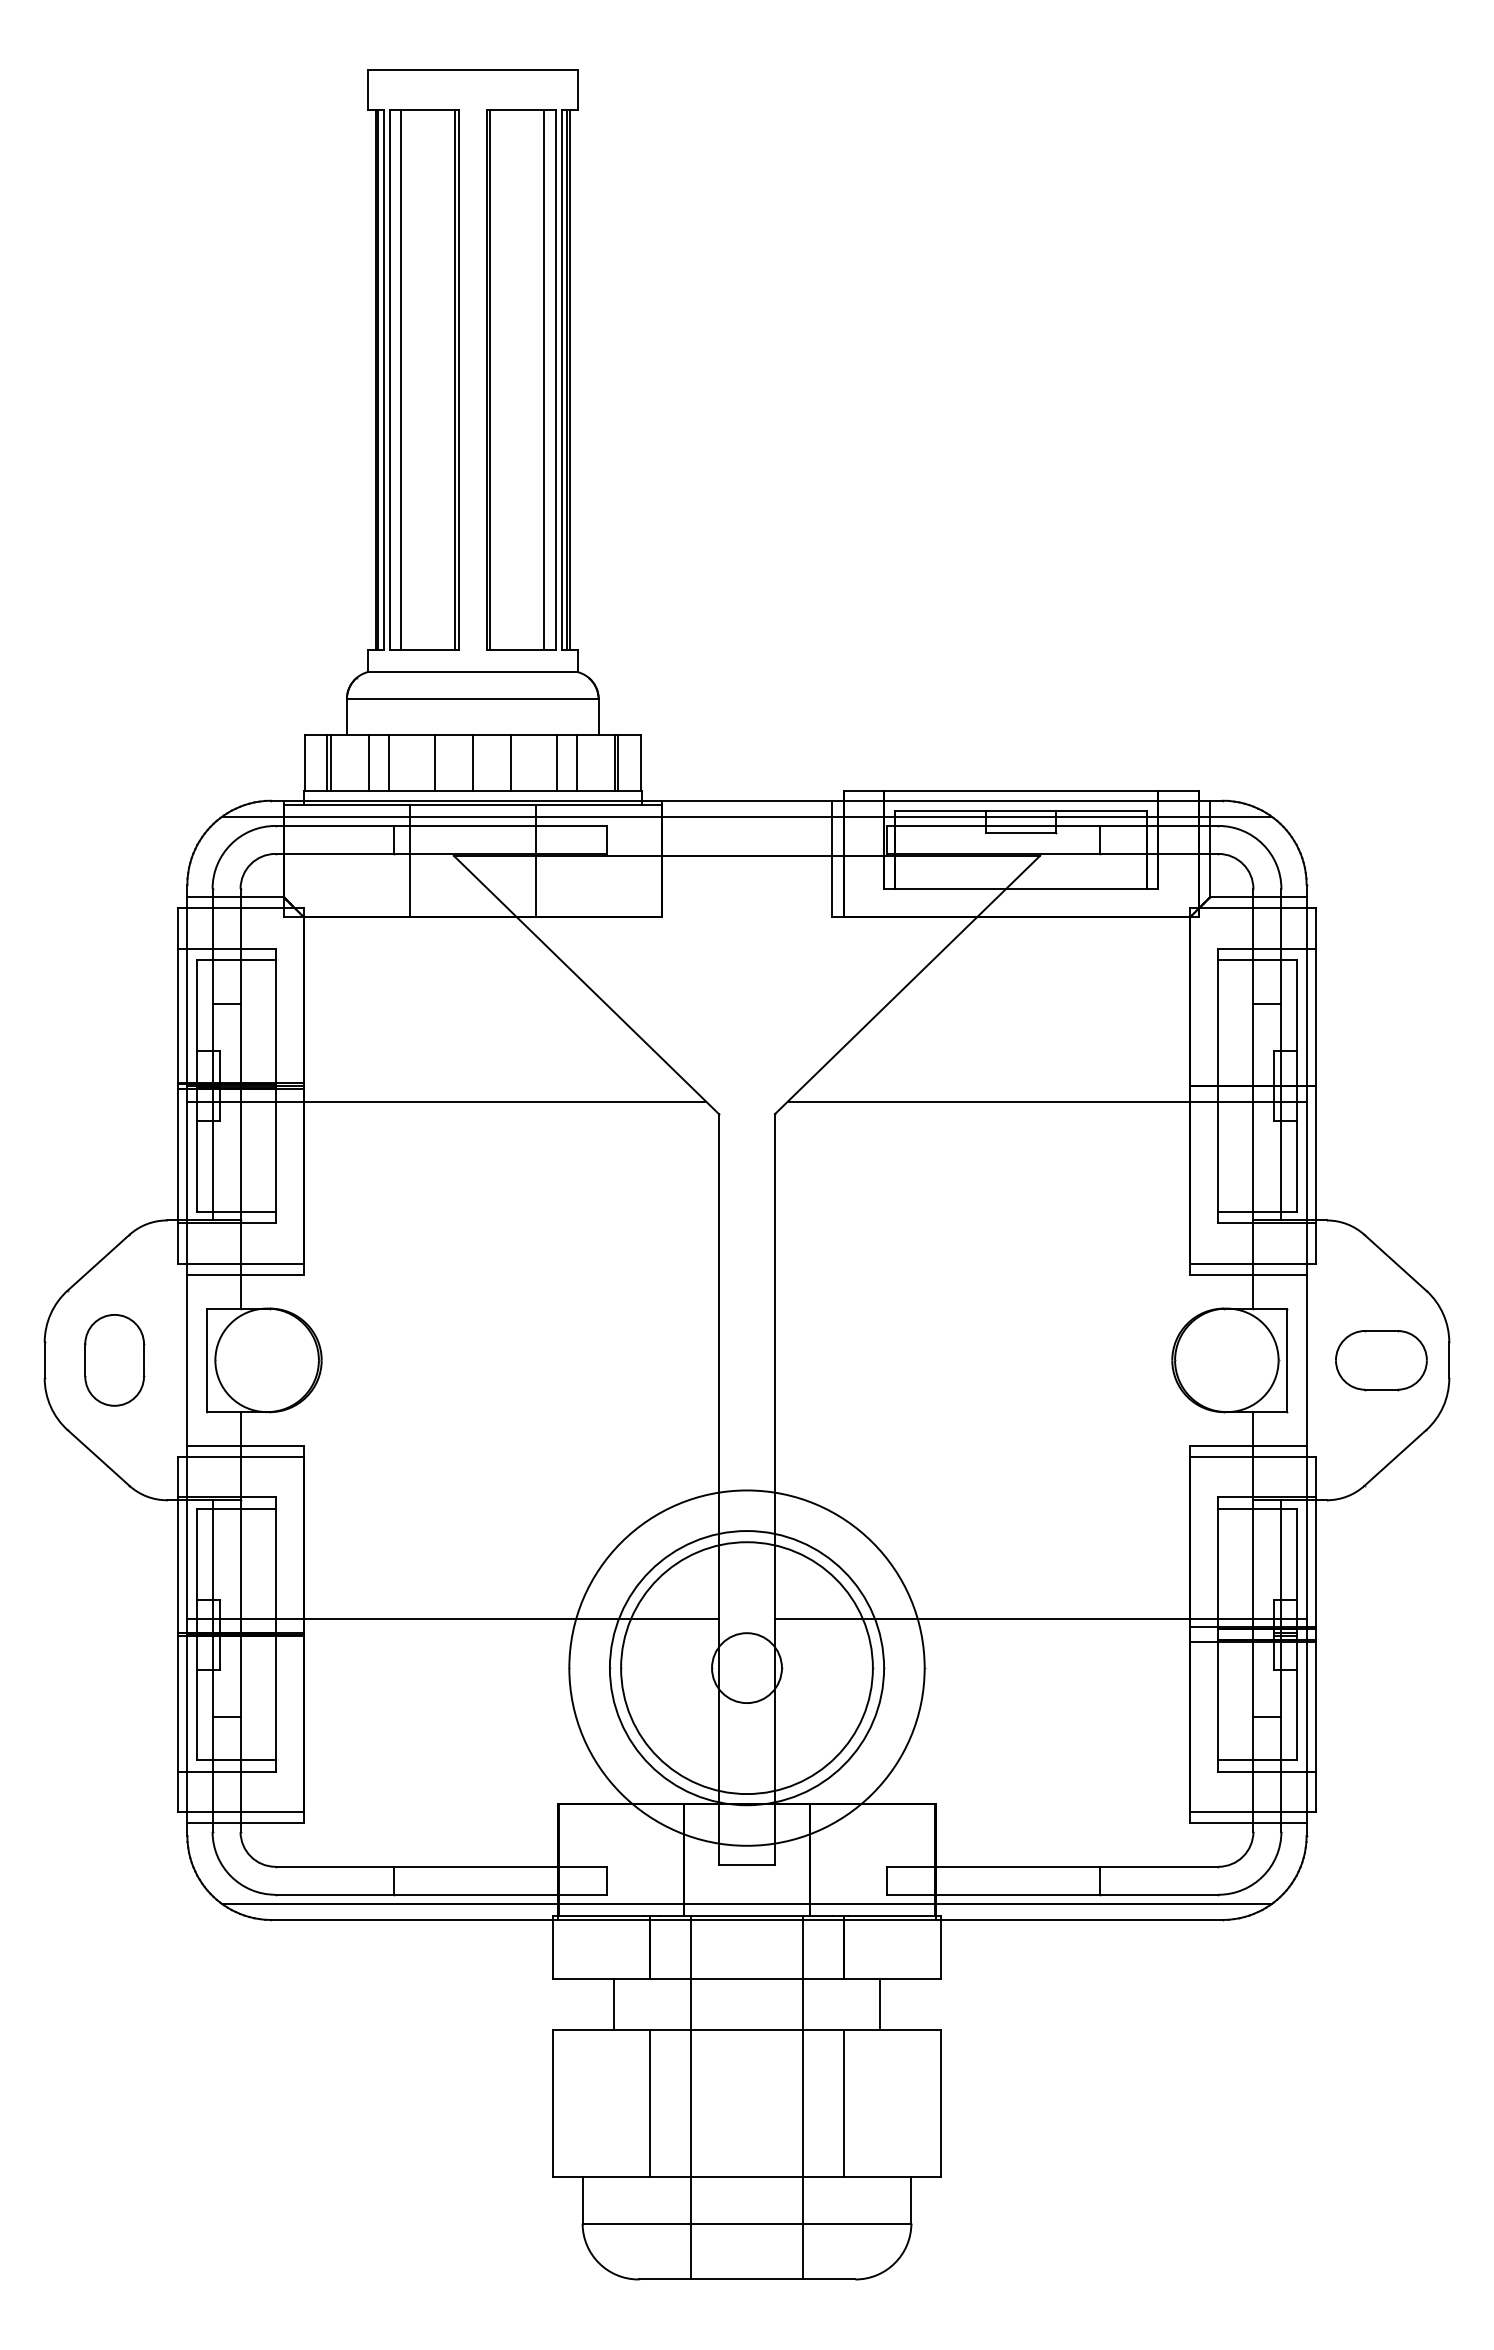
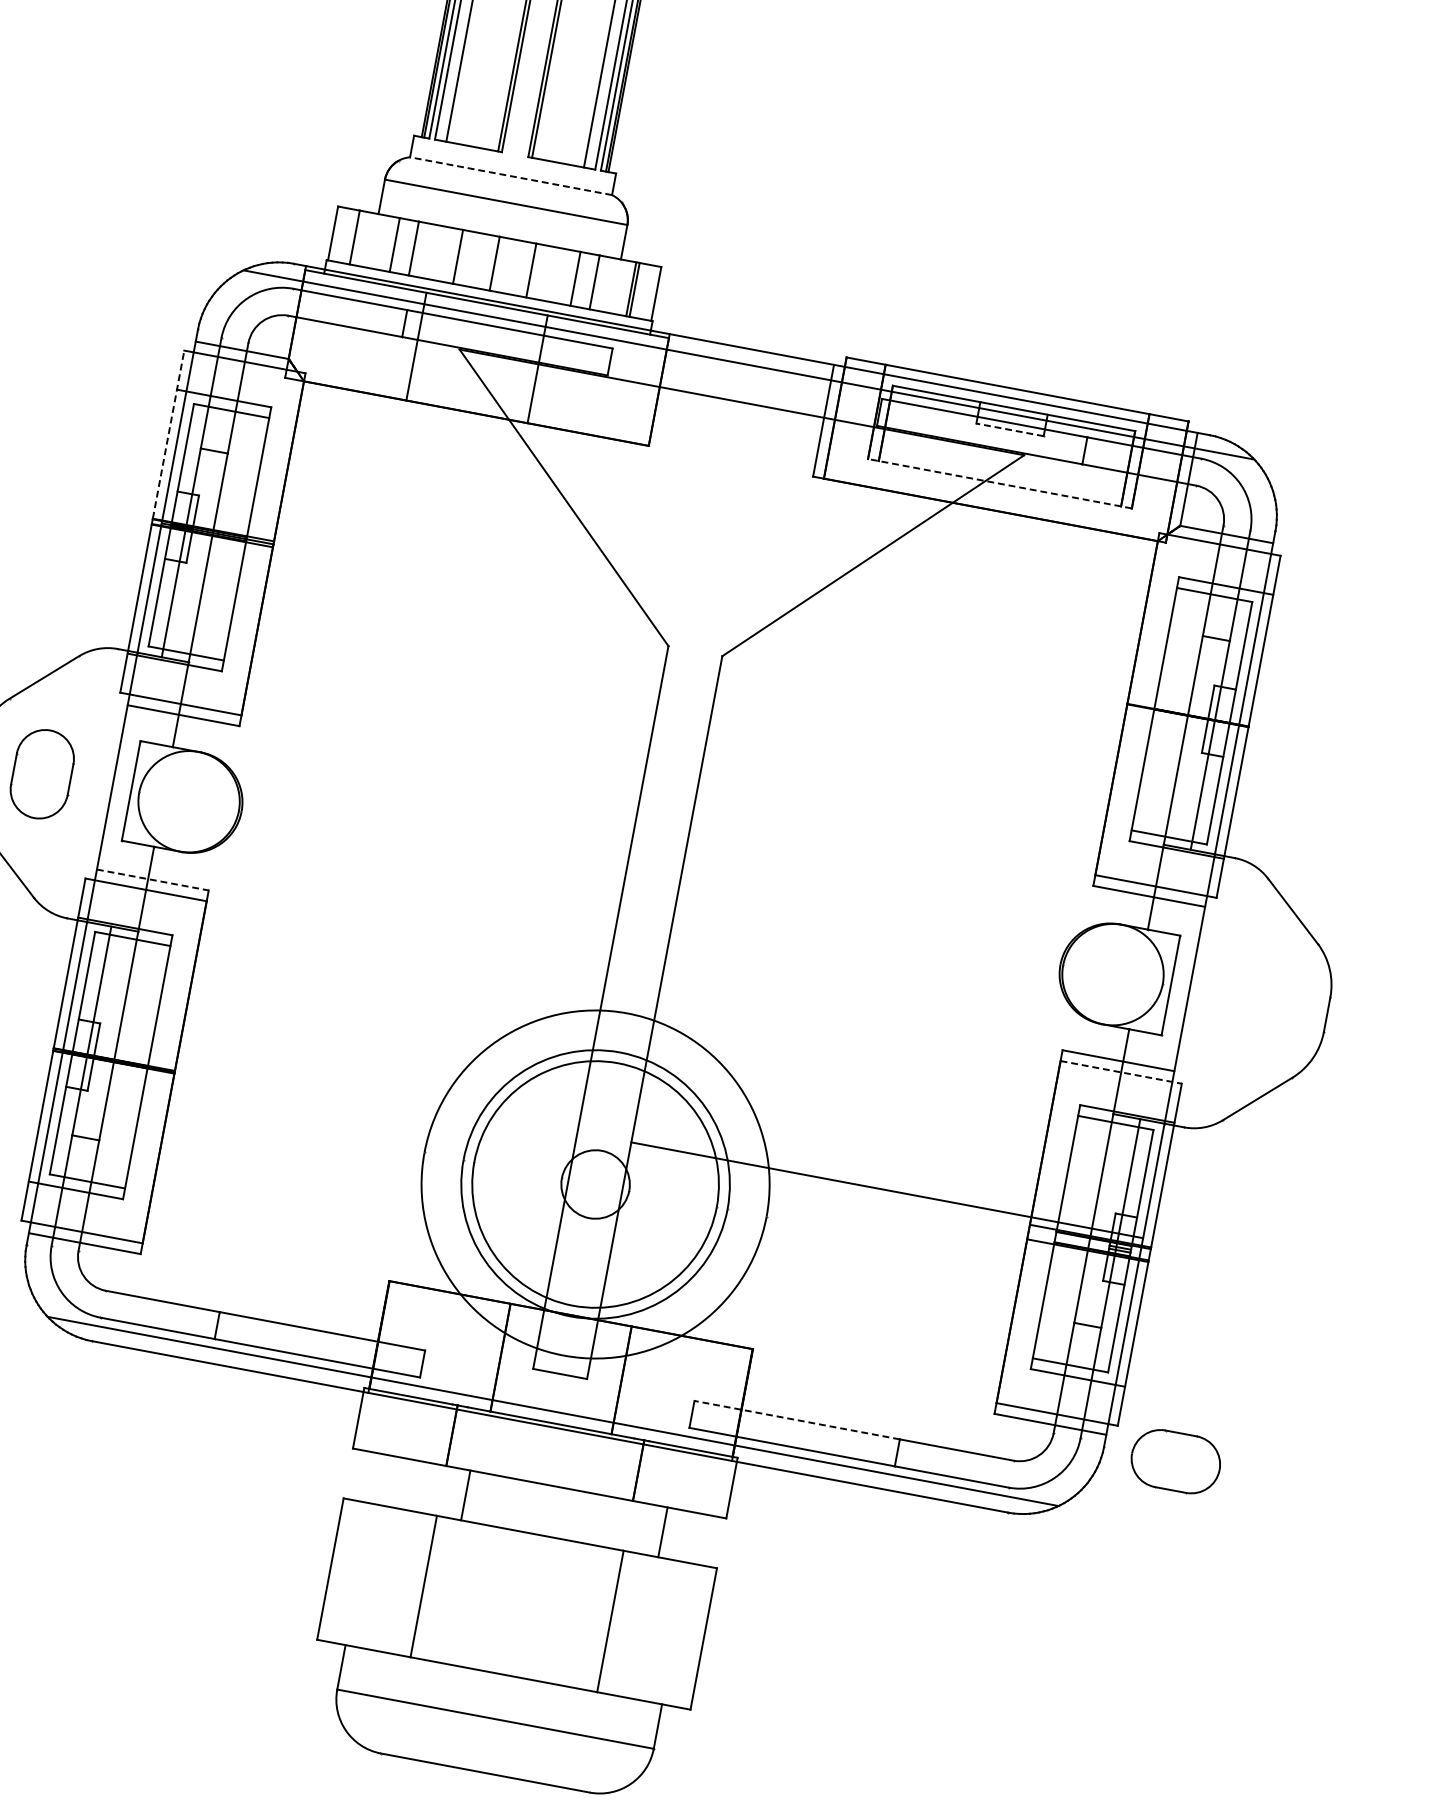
line: (472, 672) -> (510, 176), solid -> dashed
line: (330, 762) -> (357, 237), removed
line: (1021, 832) -> (1010, 429), solid -> dashed
line: (1020, 888) -> (999, 483), solid -> dashed
line: (177, 995) -> (168, 434), solid -> dashed
line: (446, 1101) -> (408, 584), removed
line: (1046, 1101) -> (986, 692), removed
part: (1381, 1360) -> (1175, 1461), moved
line: (245, 1445) -> (152, 879), solid -> dashed
line: (1253, 1456) -> (1121, 1072), solid -> dashed
line: (453, 1619) -> (321, 1084), removed
line: (993, 1866) -> (797, 1419), solid -> dashed
line: (614, 2004) -> (466, 1495), moved
line: (691, 2097) -> (464, 1587), removed
line: (802, 2097) -> (571, 1607), removed

